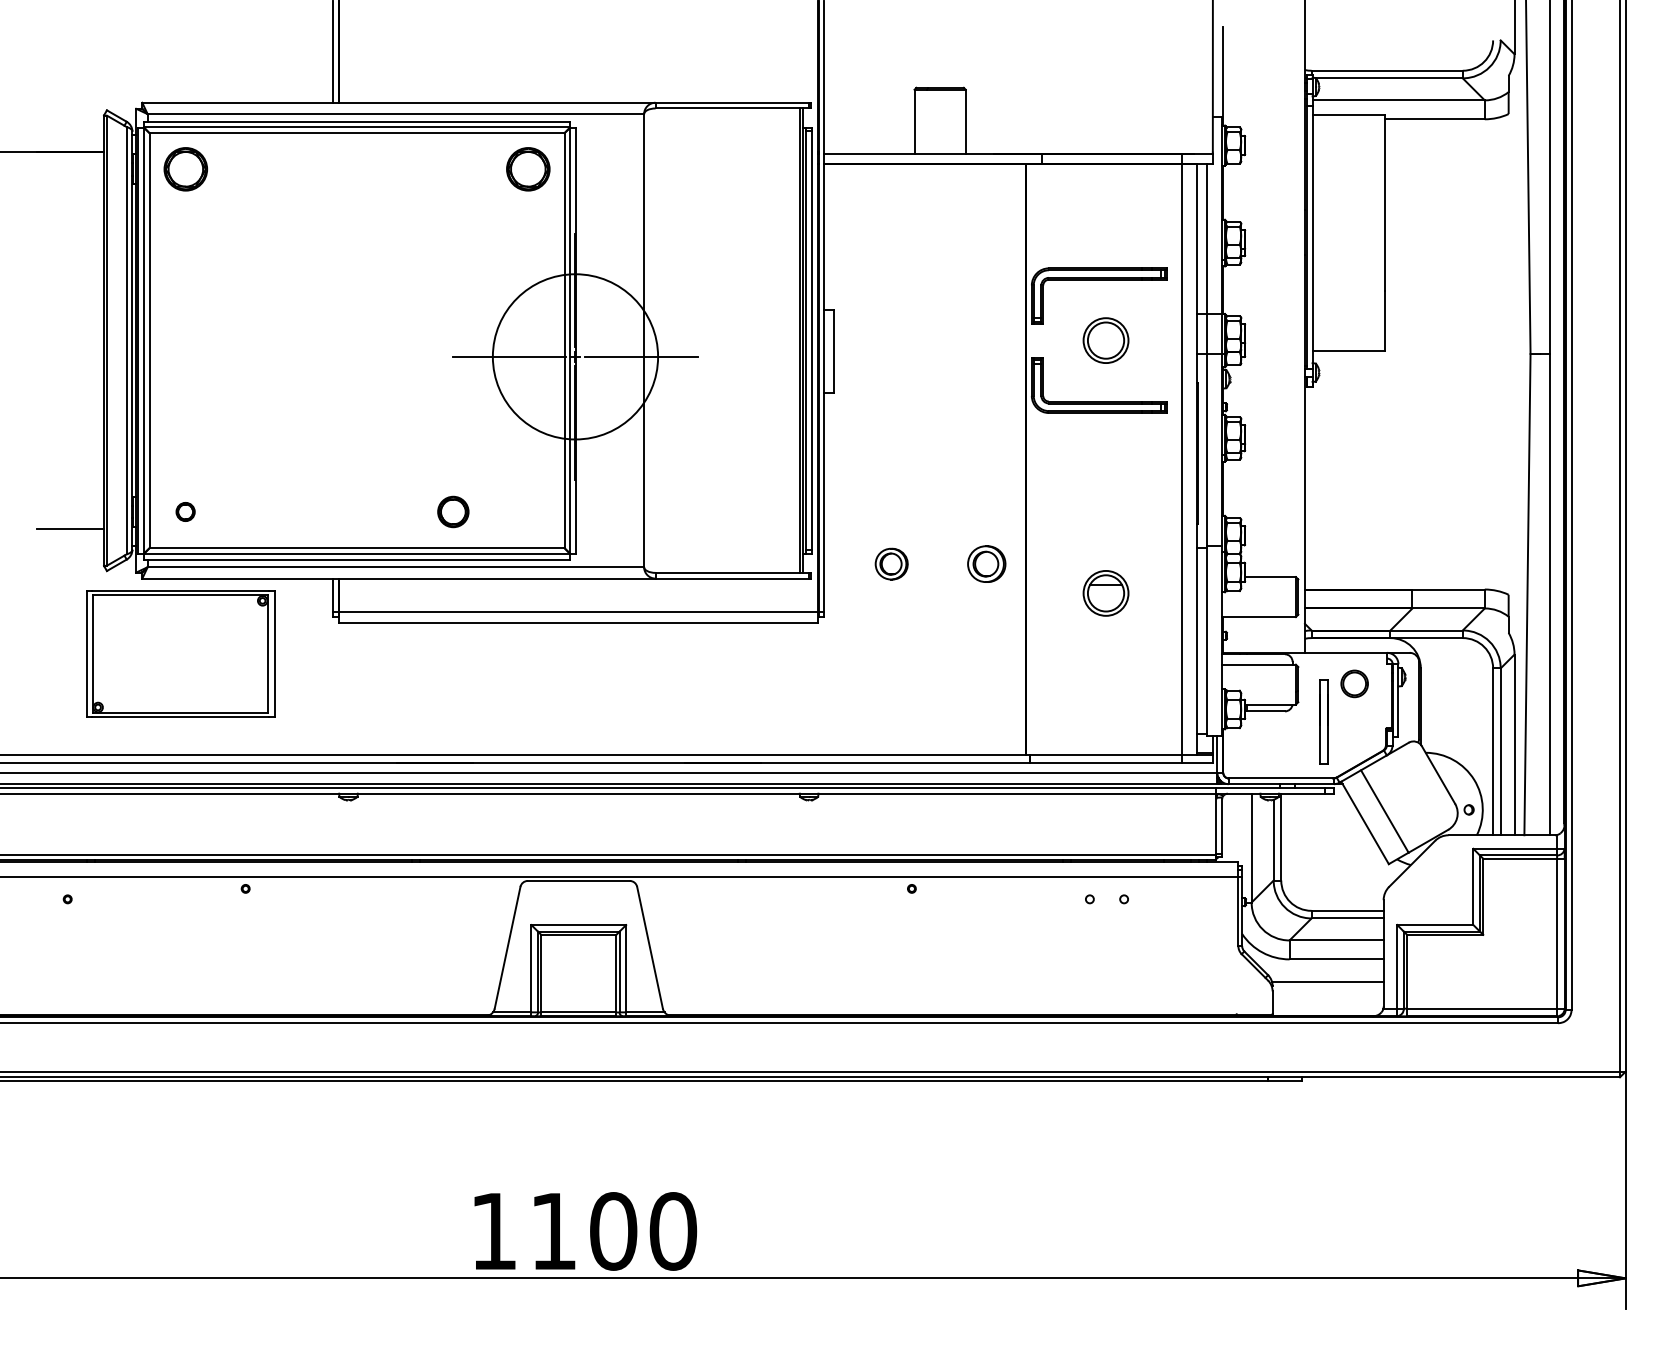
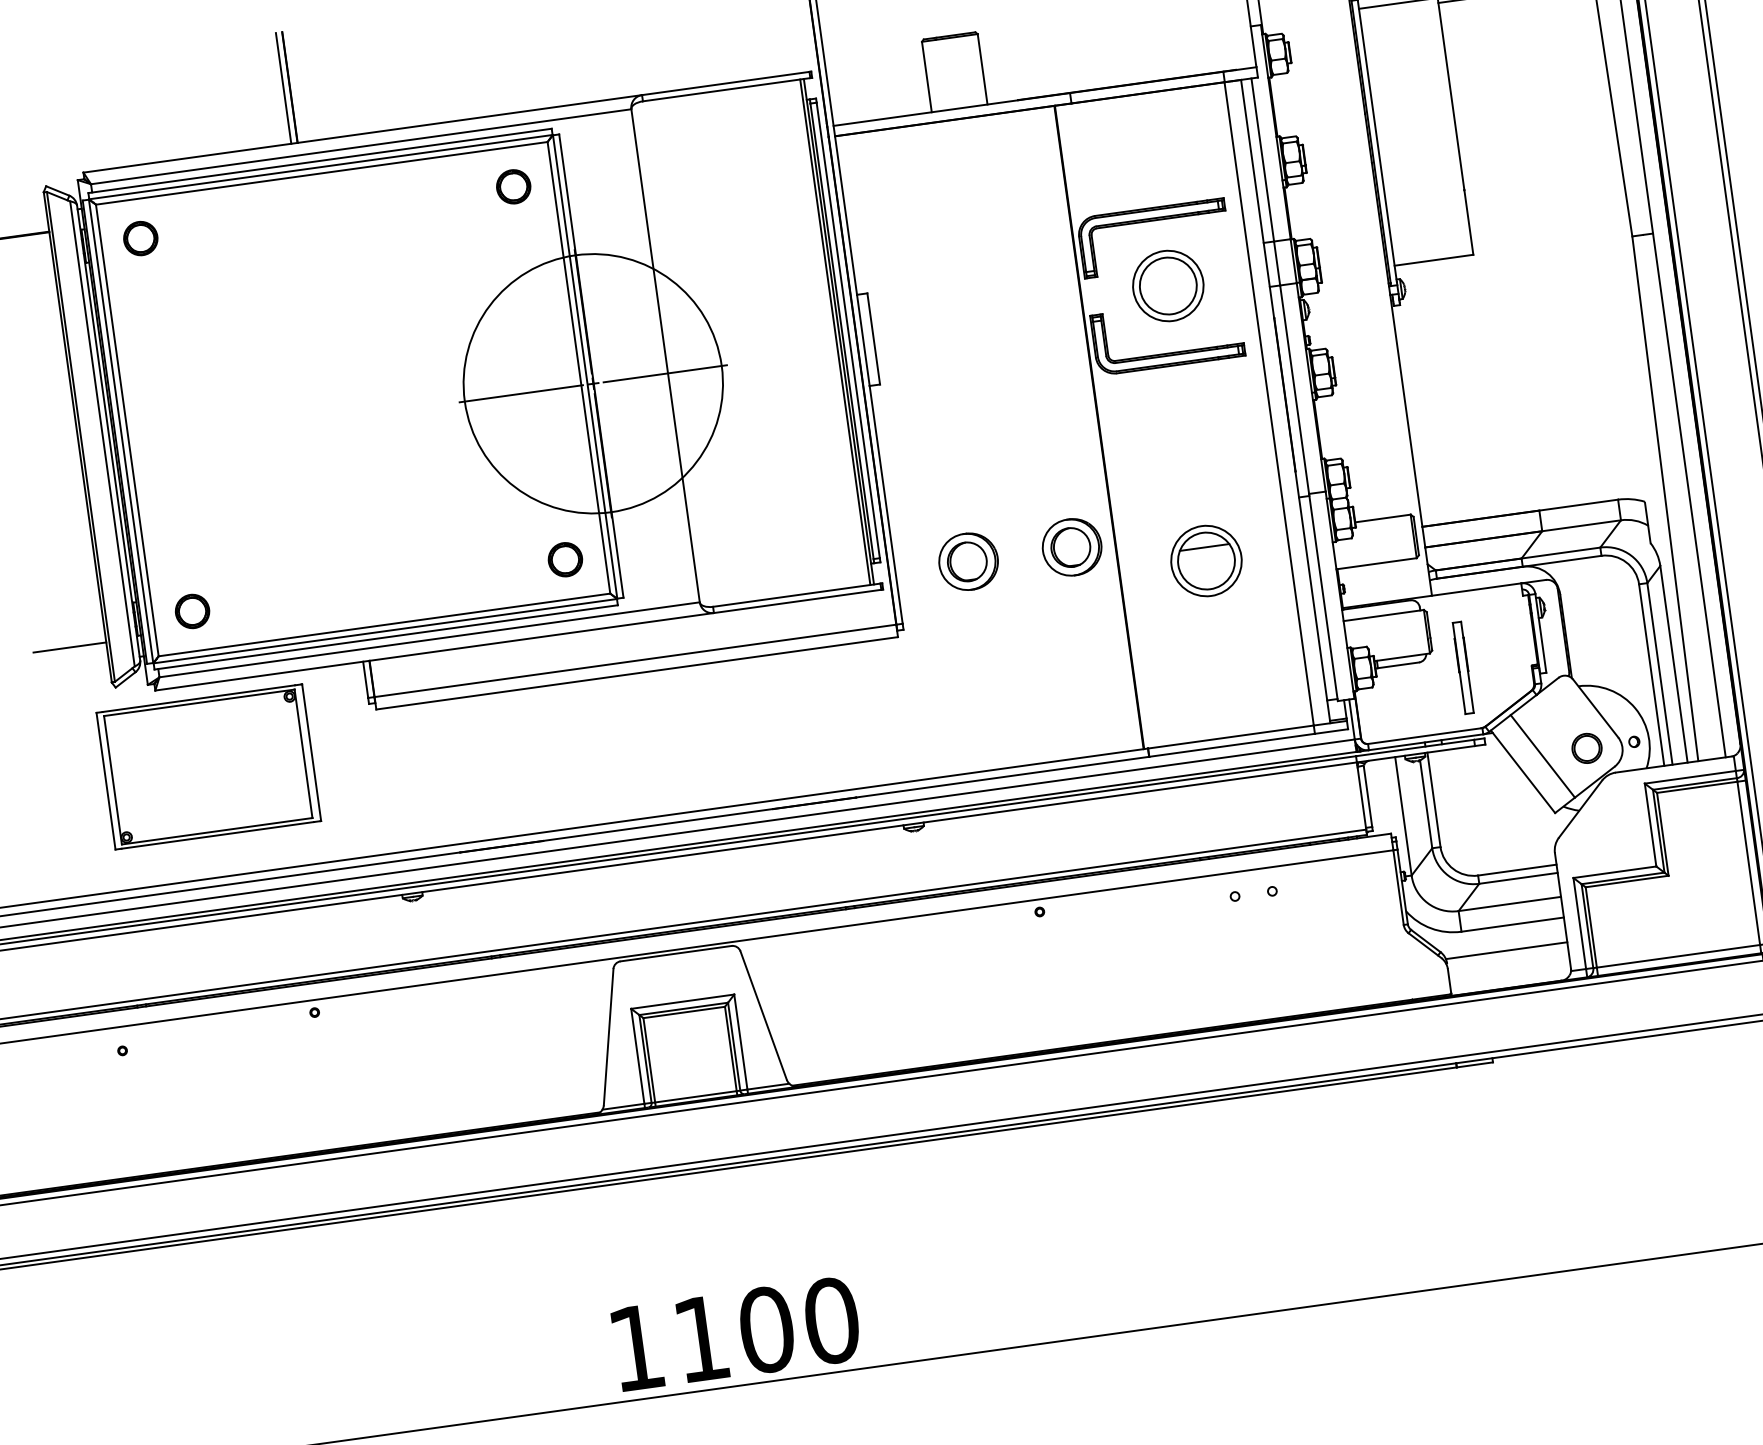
part: (185, 169) -> (140, 238), size x0.71
part: (528, 169) -> (513, 186), size x0.71
part: (1105, 340) -> (1167, 285), size x1.43
circle: (575, 356) -> (593, 383), size x1.43
part: (185, 511) -> (192, 610), size x1.67
part: (453, 511) -> (565, 559), moved
part: (891, 563) -> (968, 560), size x1.67
part: (986, 563) -> (1071, 546), size x1.43
part: (1105, 593) -> (1205, 561), size x1.43
part: (1354, 683) -> (1586, 748), moved

